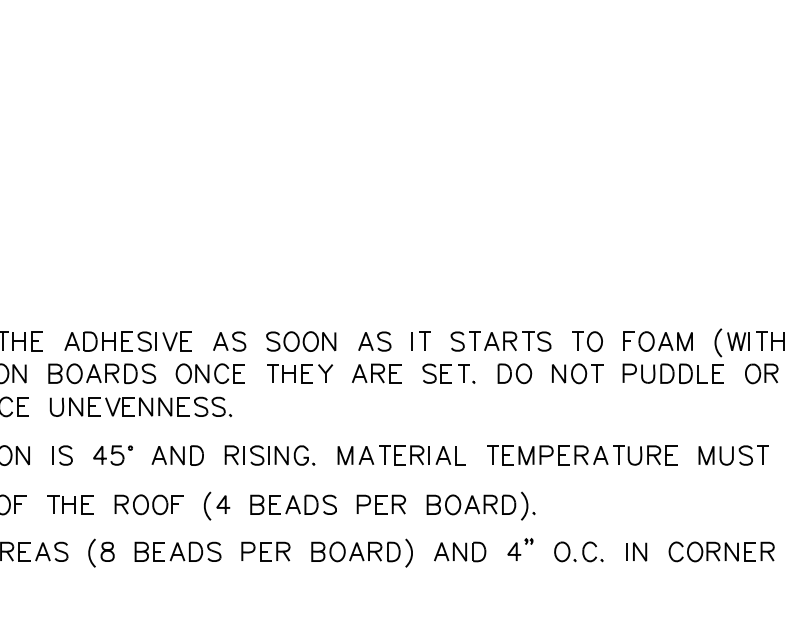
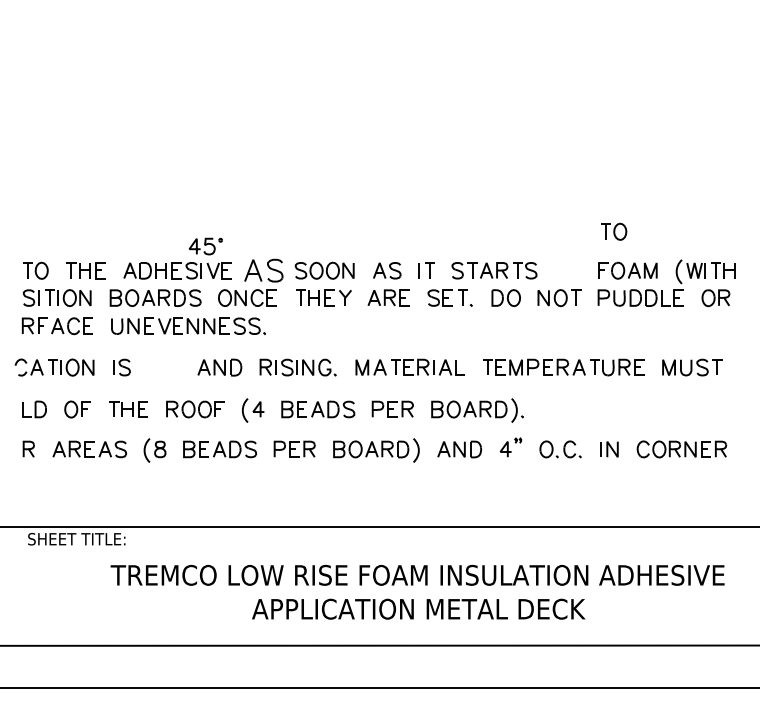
part: (229, 341) -> (263, 270), size x1.4
part: (588, 341) -> (614, 231), moved
part: (112, 455) -> (205, 246), moved

